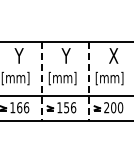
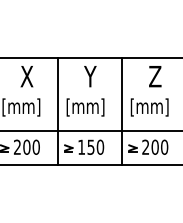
text: (19, 55) -> (26, 76), Y -> X
text: (113, 55) -> (154, 76), X -> Z
line: (42, 81) -> (58, 111), dashed -> solid
line: (89, 81) -> (122, 111), dashed -> solid
text: (19, 107) -> (26, 146), 166 -> 200
text: (73, 107) -> (100, 146), 156 -> 150

